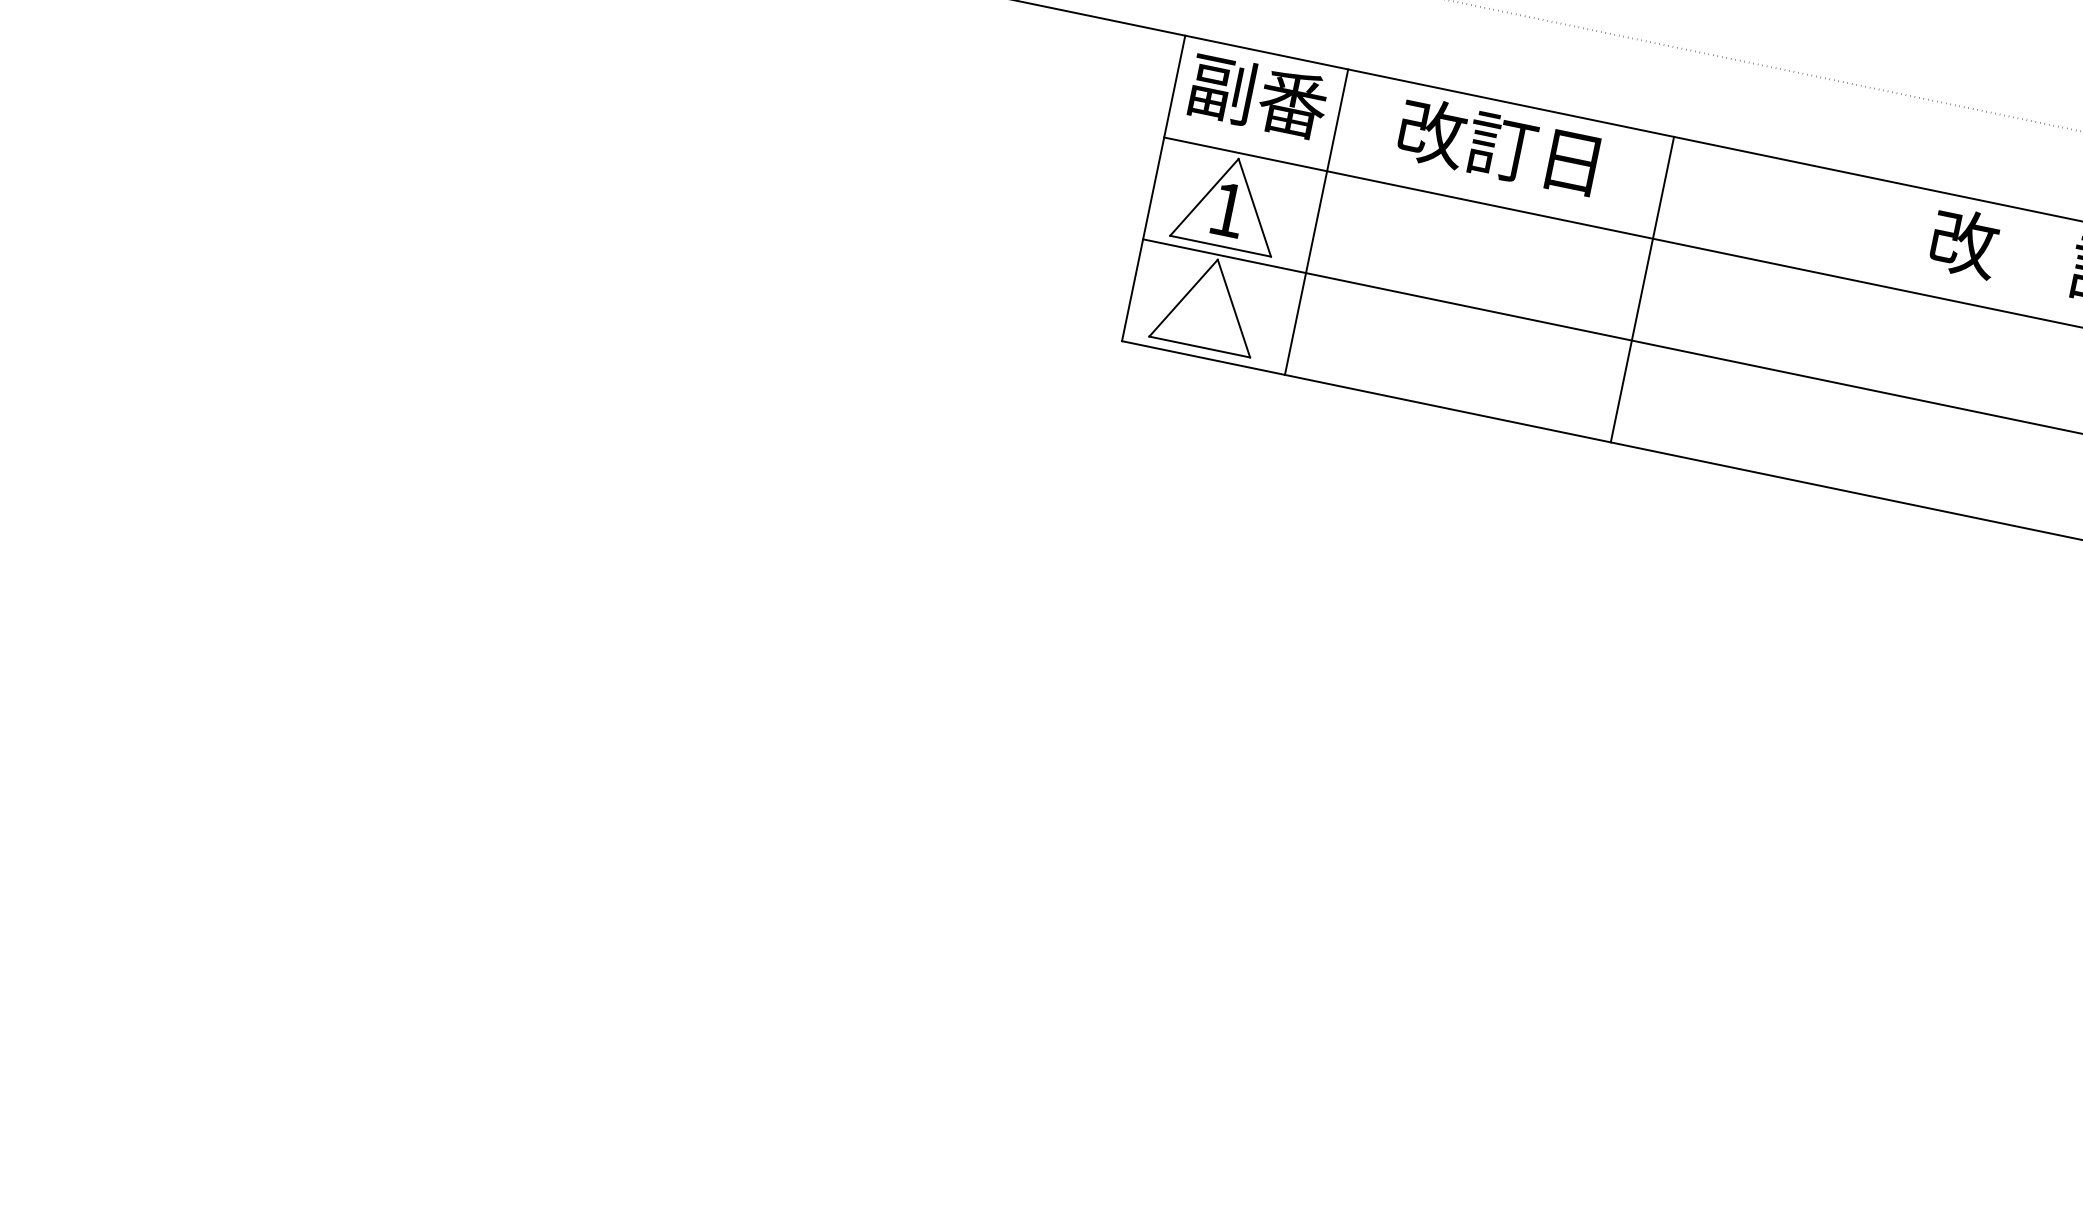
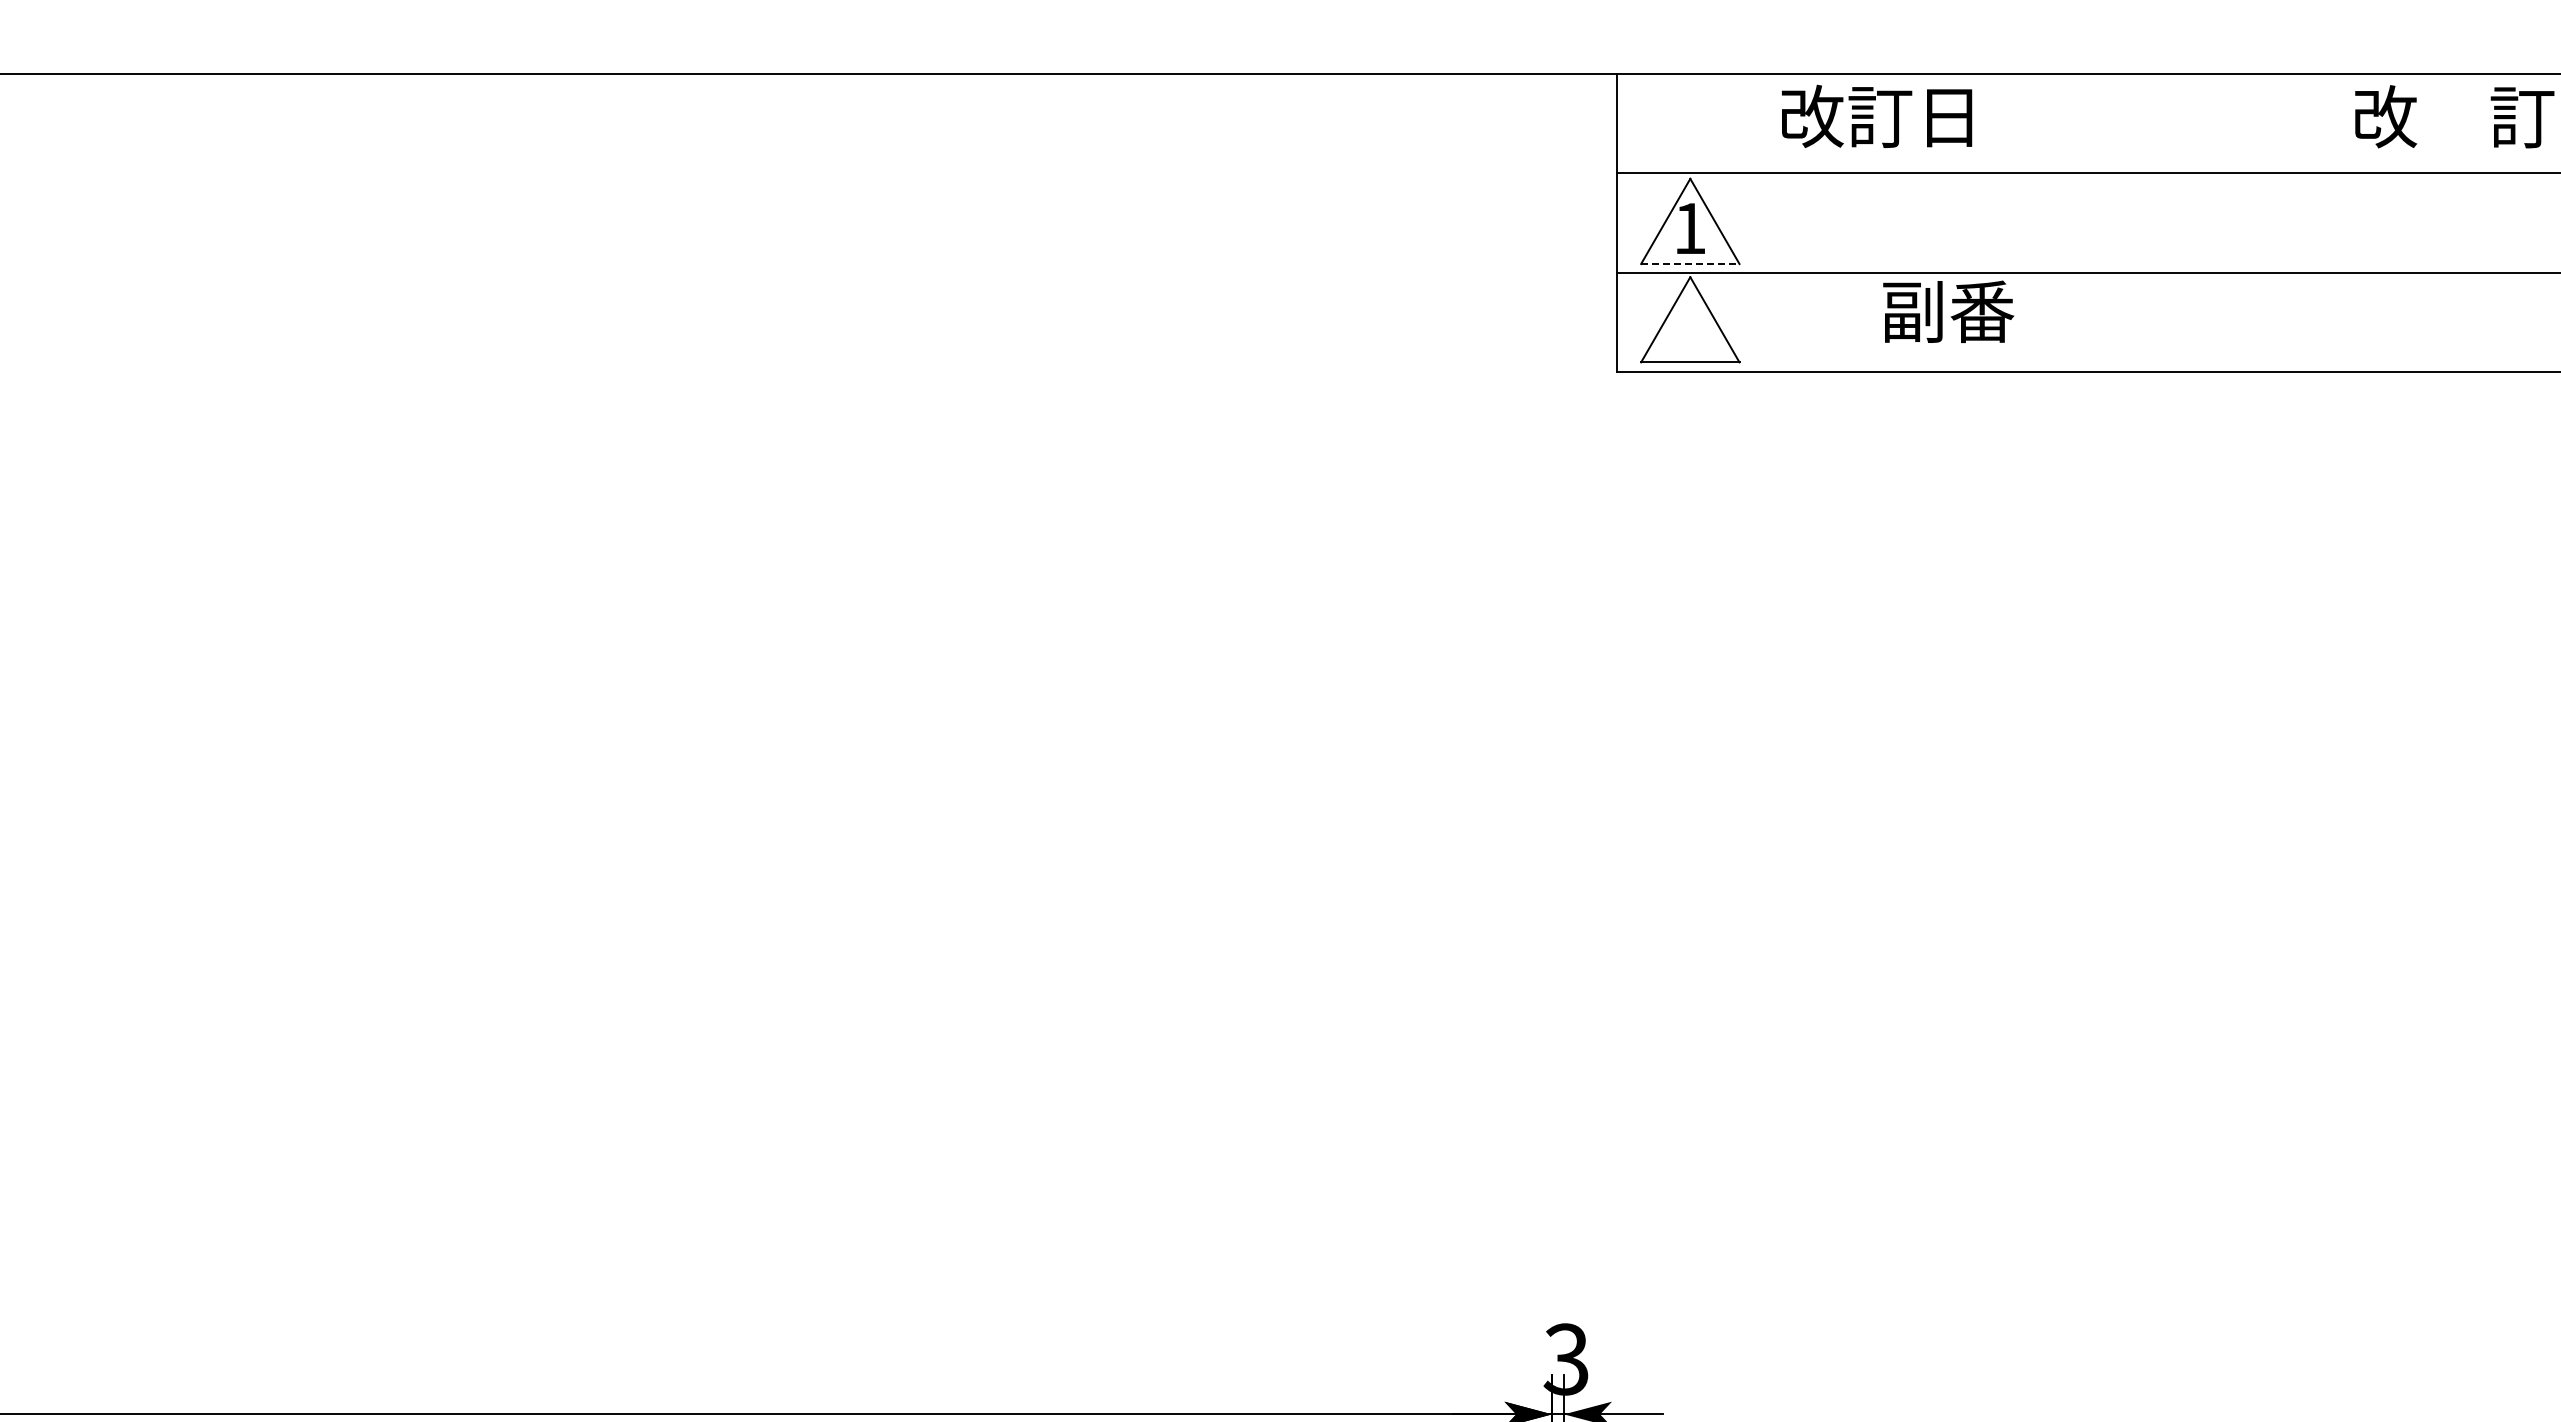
text: (1258, 96) -> (1948, 311), moved
text: (1499, 146) -> (1877, 116), moved
line: (1316, 221) -> (1775, 222), removed
line: (1220, 246) -> (1690, 264), solid -> dashed
line: (1642, 289) -> (2093, 222), removed

